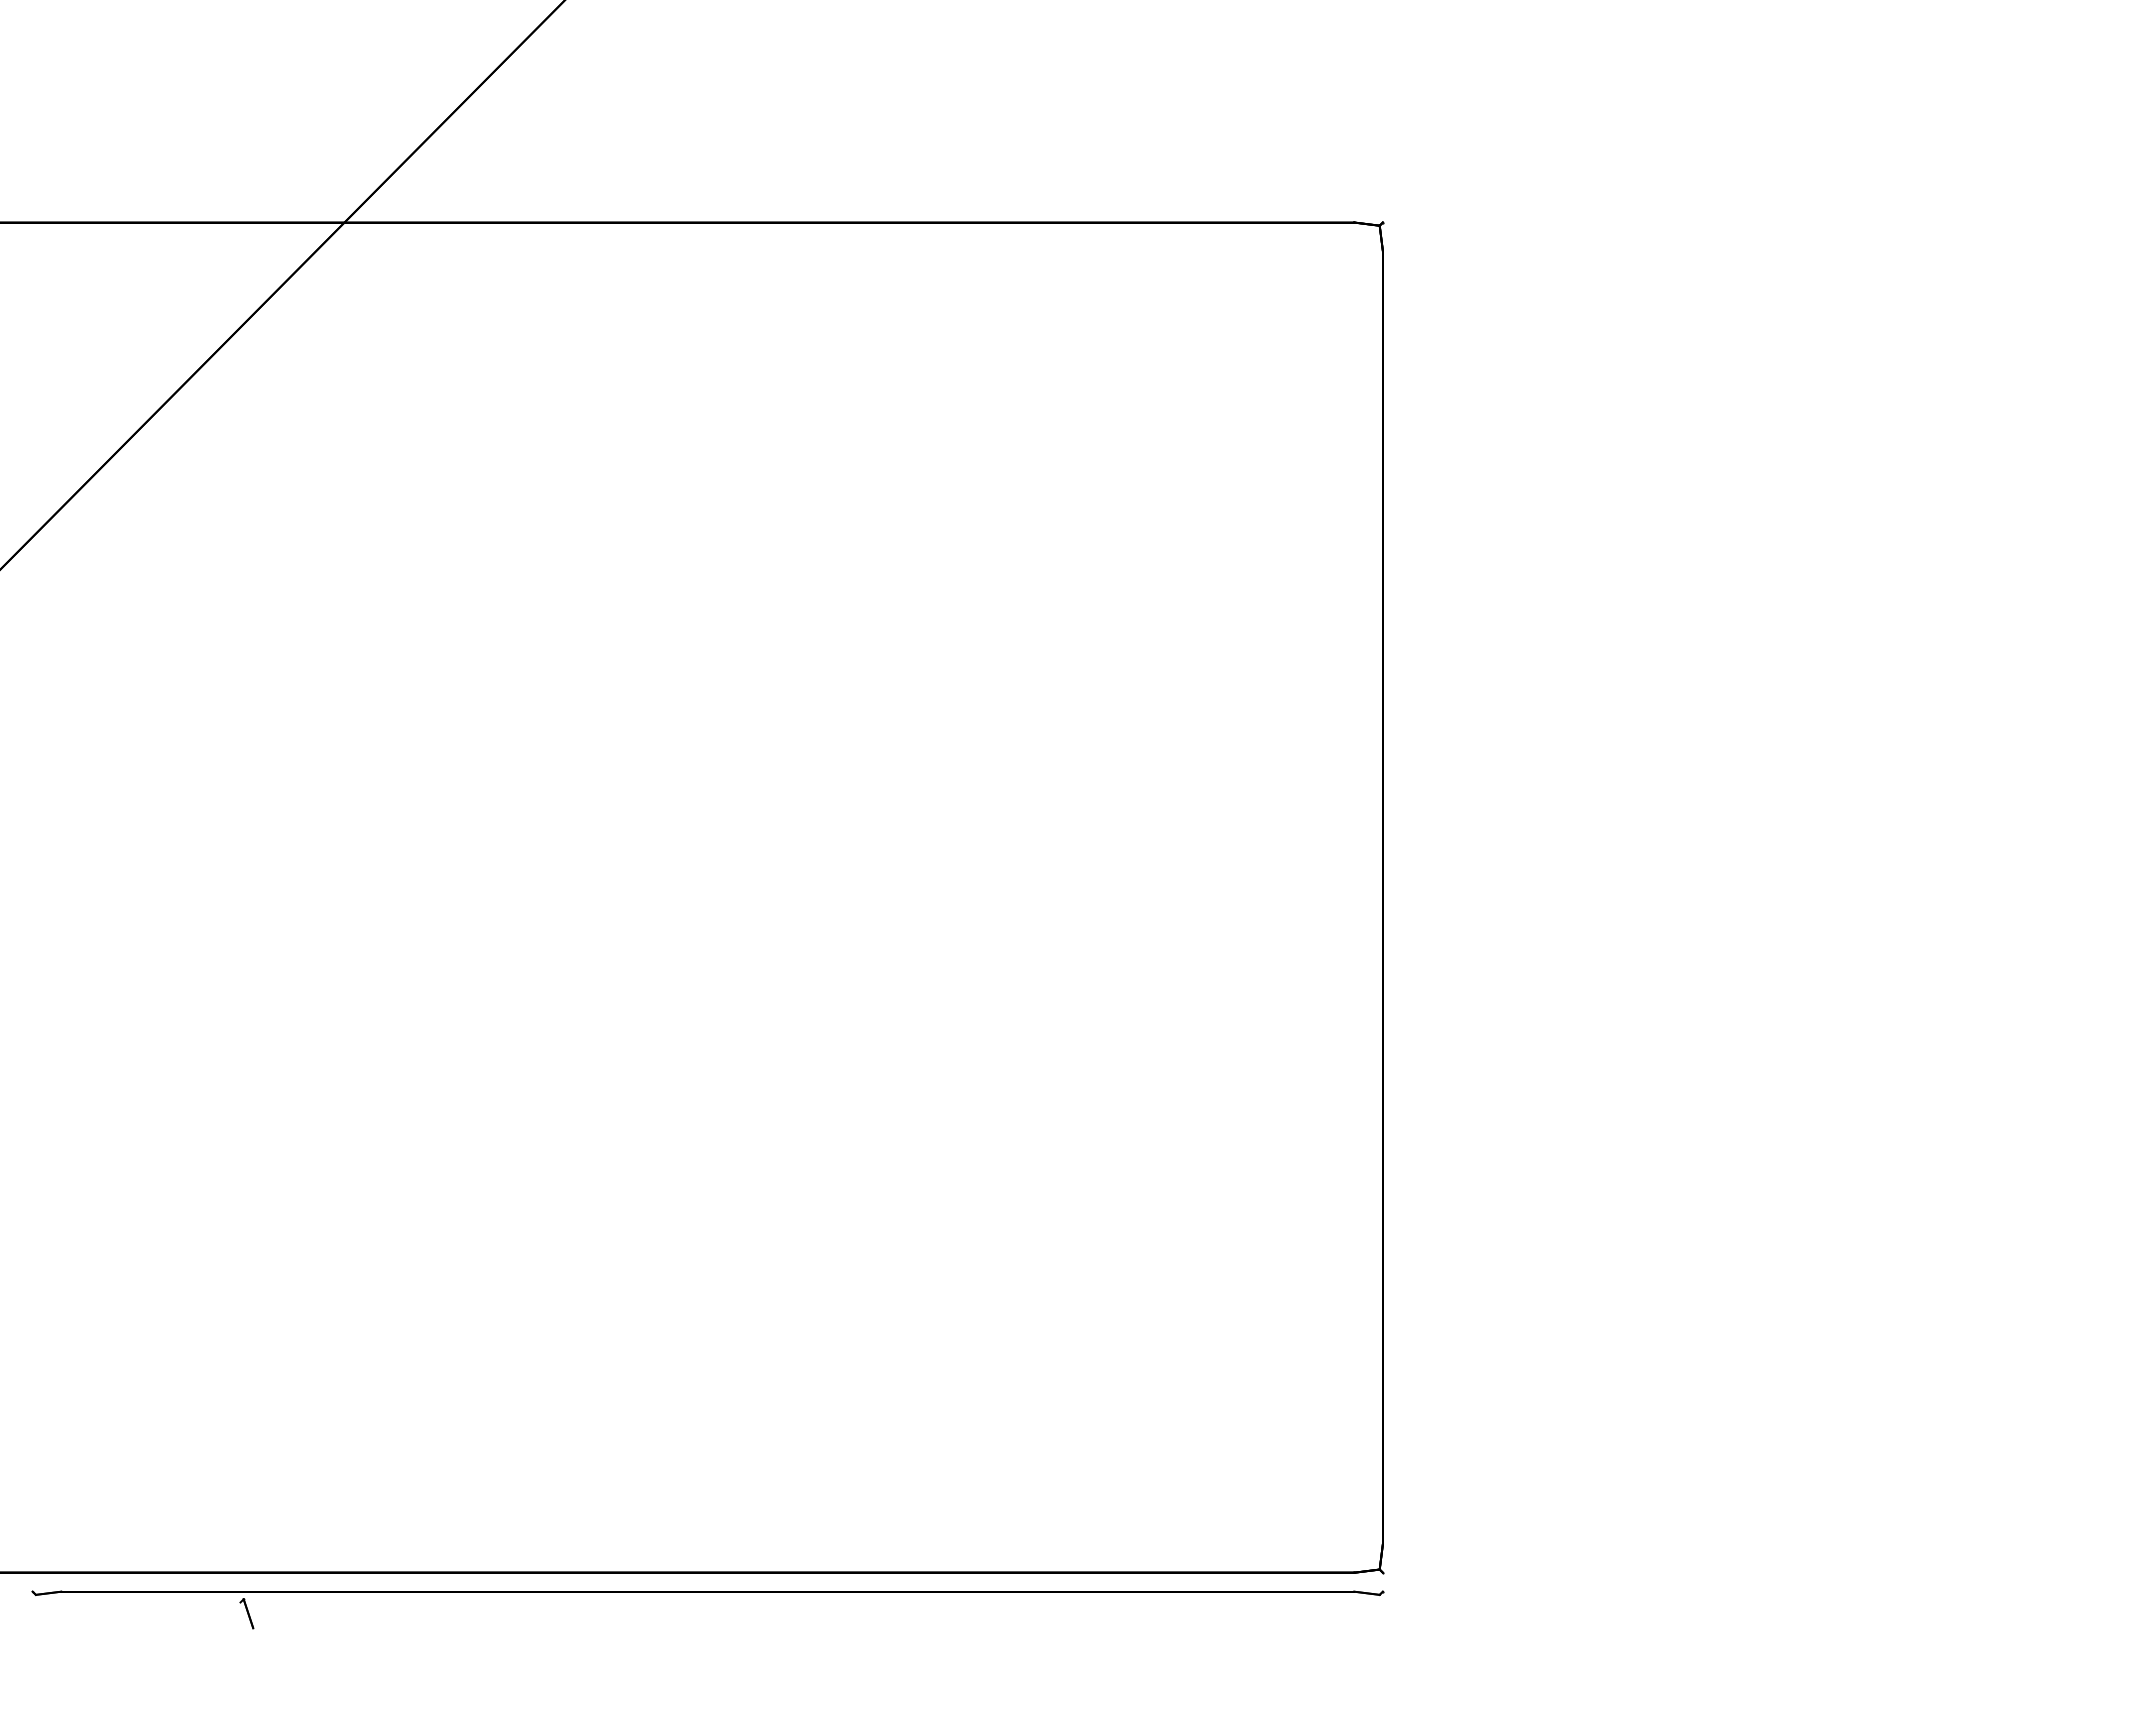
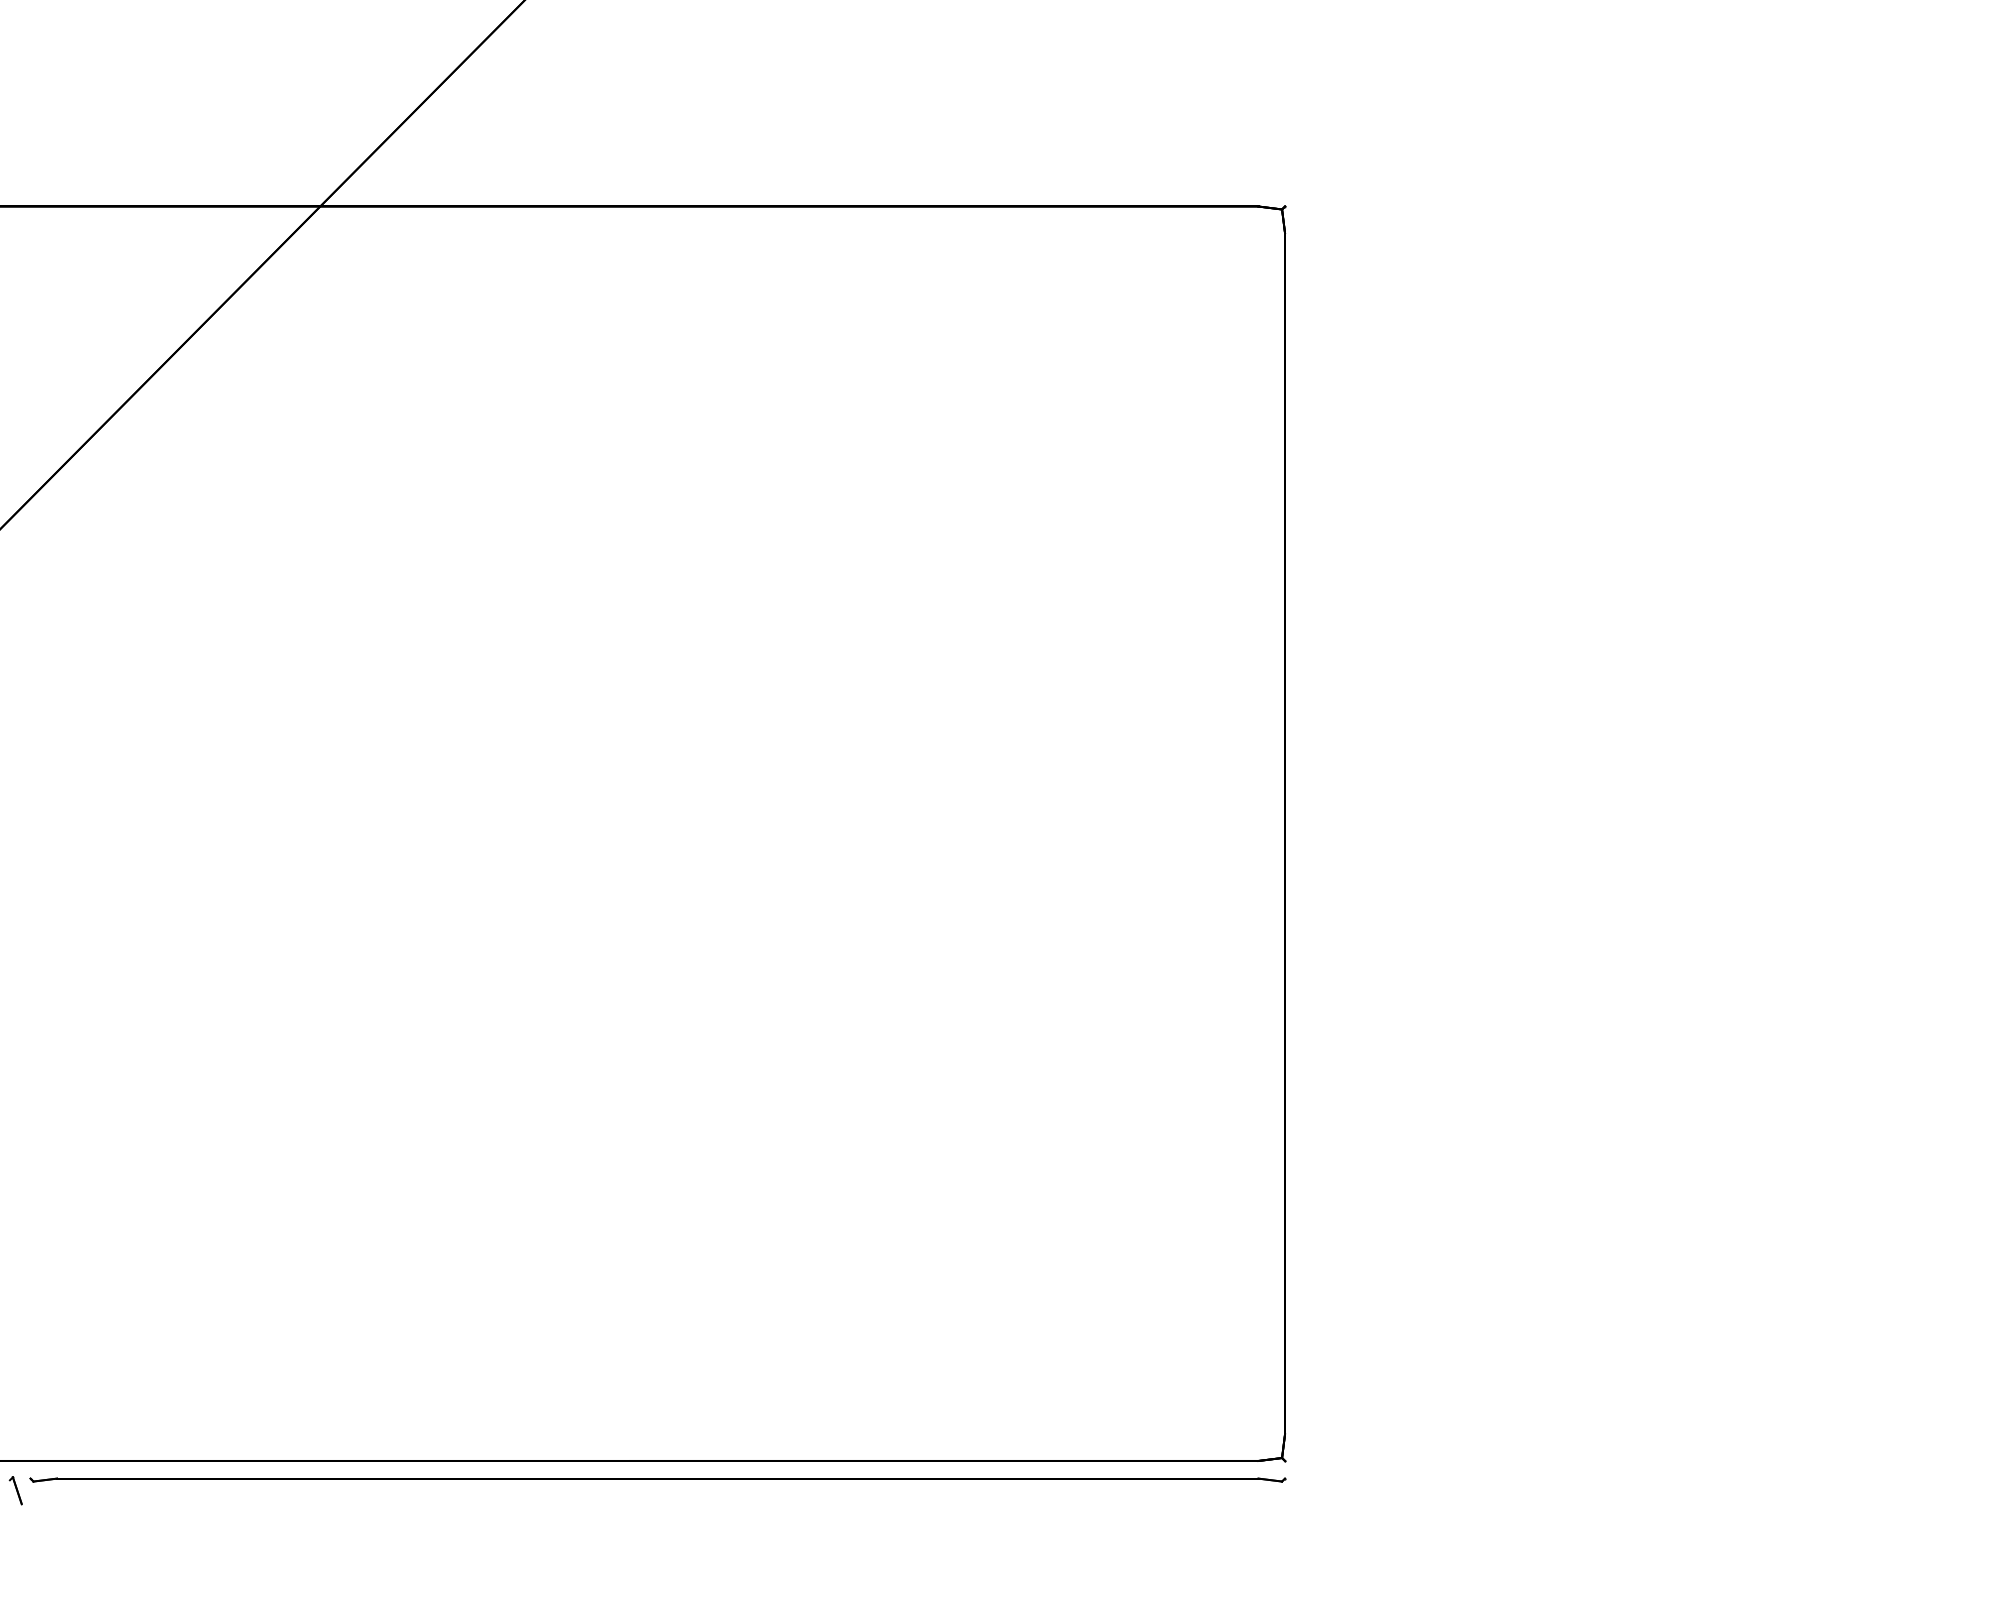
part: (246, 1613) -> (15, 1490), moved

